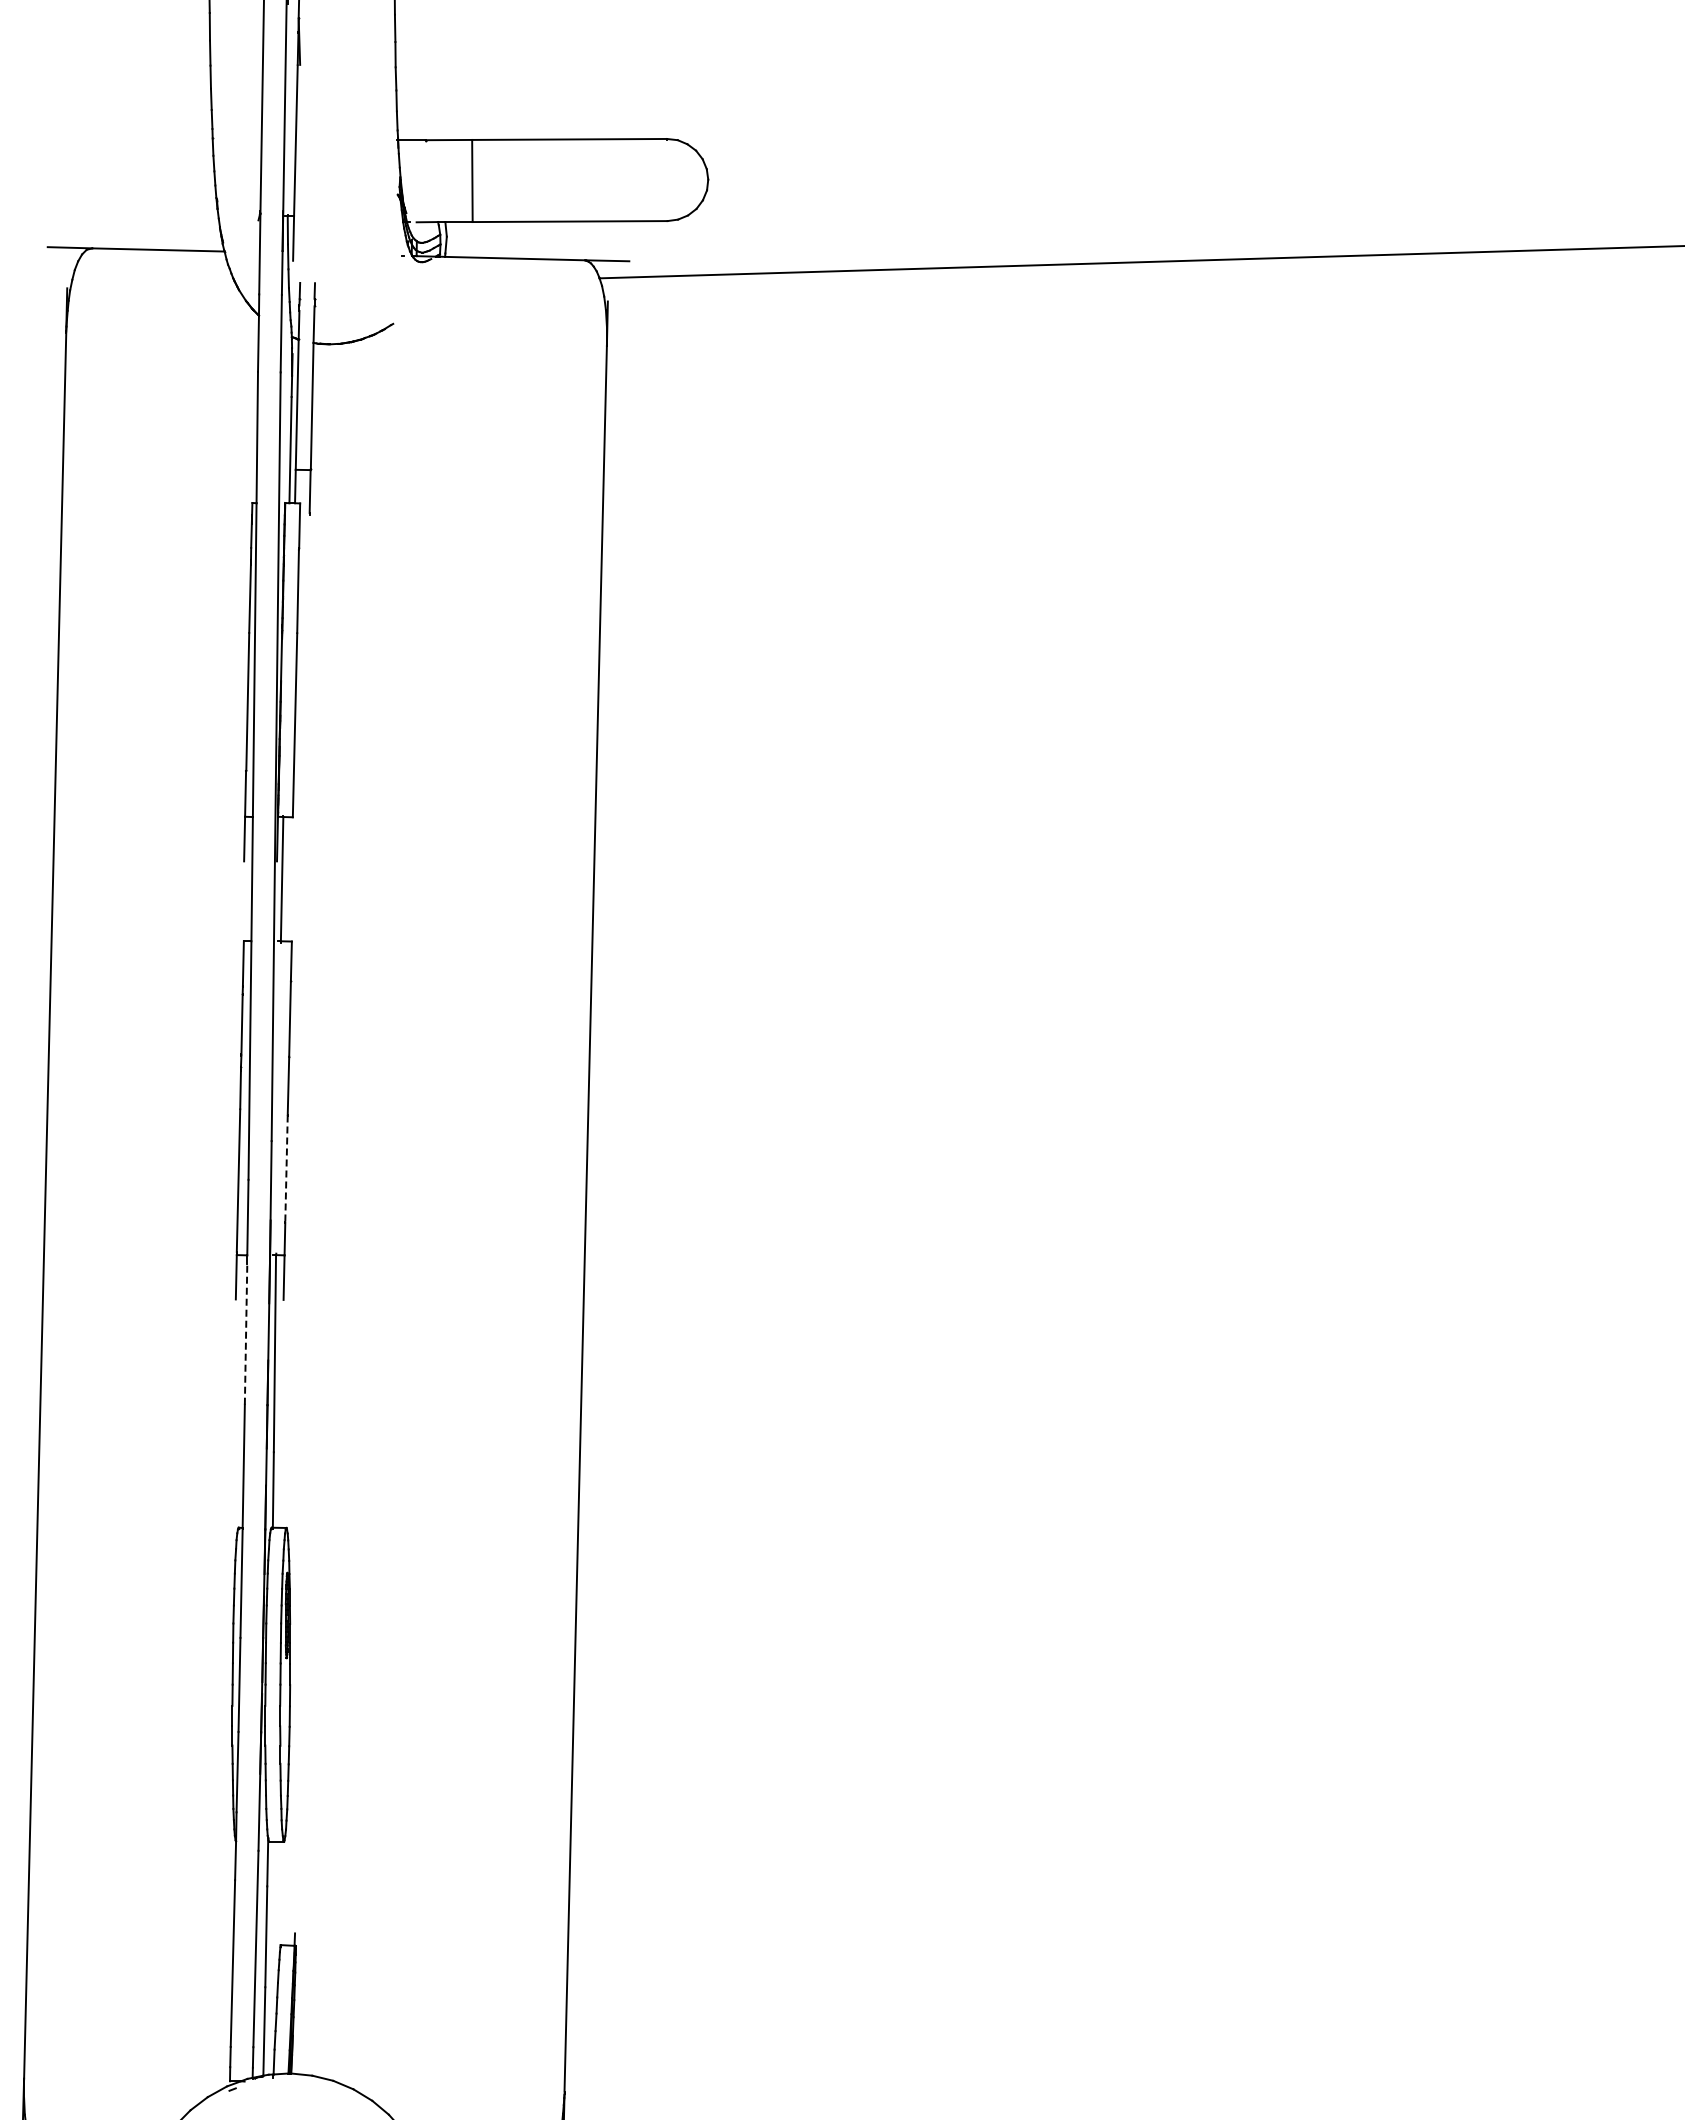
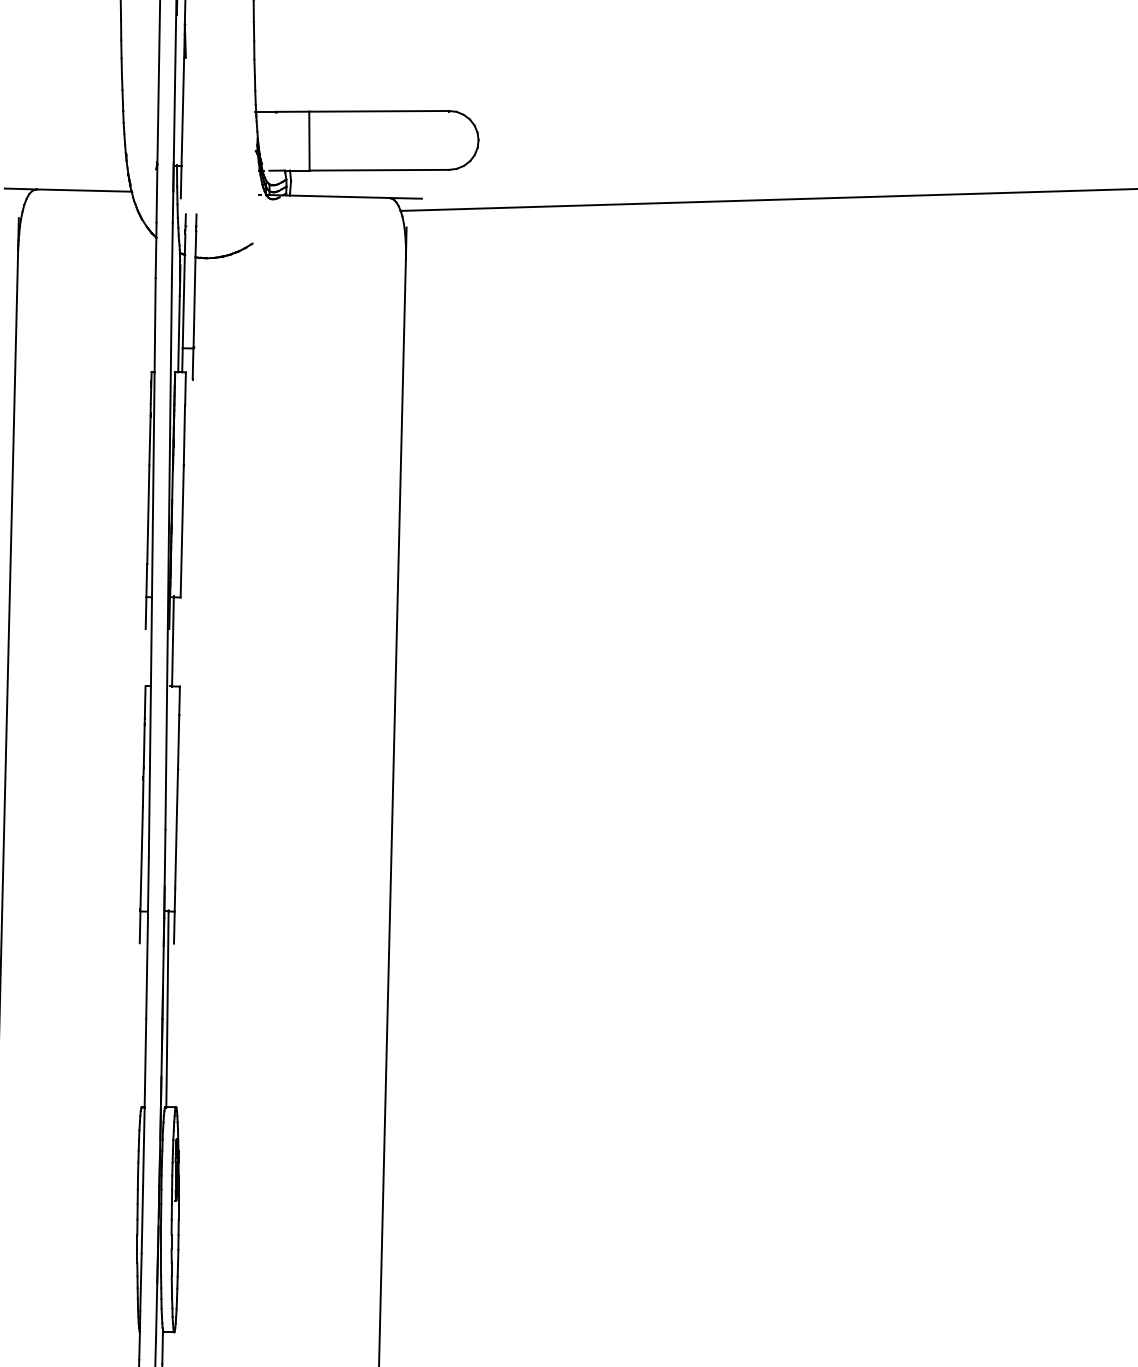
line: (286, 1169) -> (176, 850), dashed -> solid
line: (246, 1334) -> (147, 968), dashed -> solid

